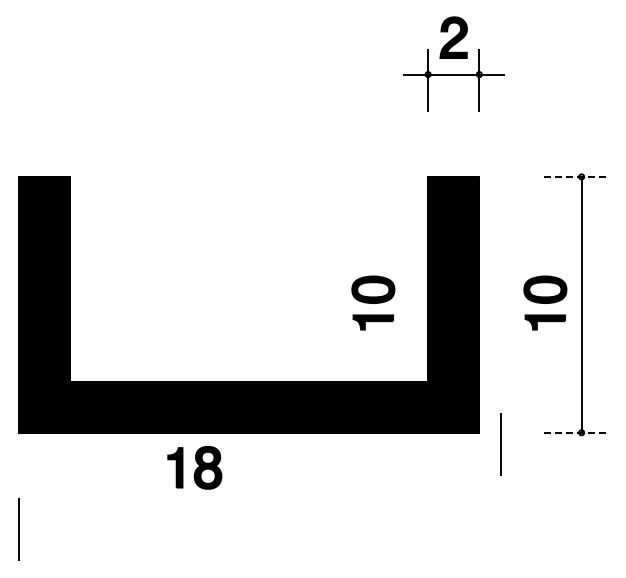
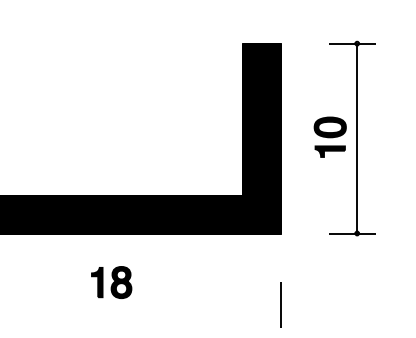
line: (576, 176) -> (353, 43), dashed -> solid
part: (373, 302) -> (202, 136), removed
line: (576, 432) -> (353, 233), dashed -> solid
line: (500, 444) -> (280, 305), moved
part: (194, 467) -> (111, 282), moved

